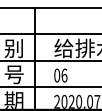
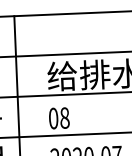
text: (64, 75) -> (64, 117), 06 -> 08

